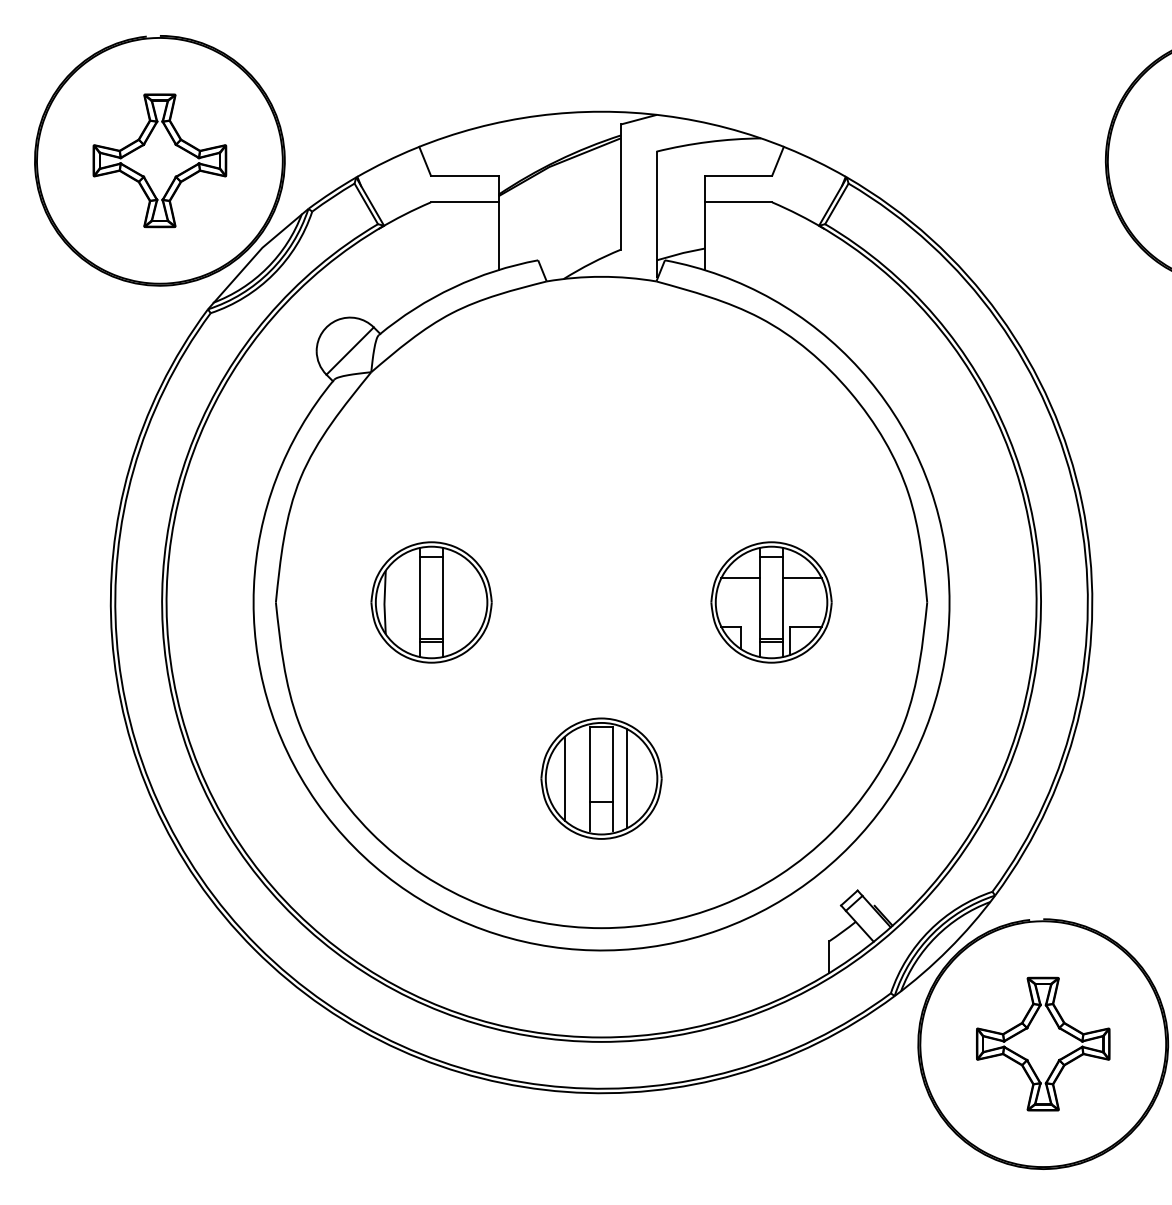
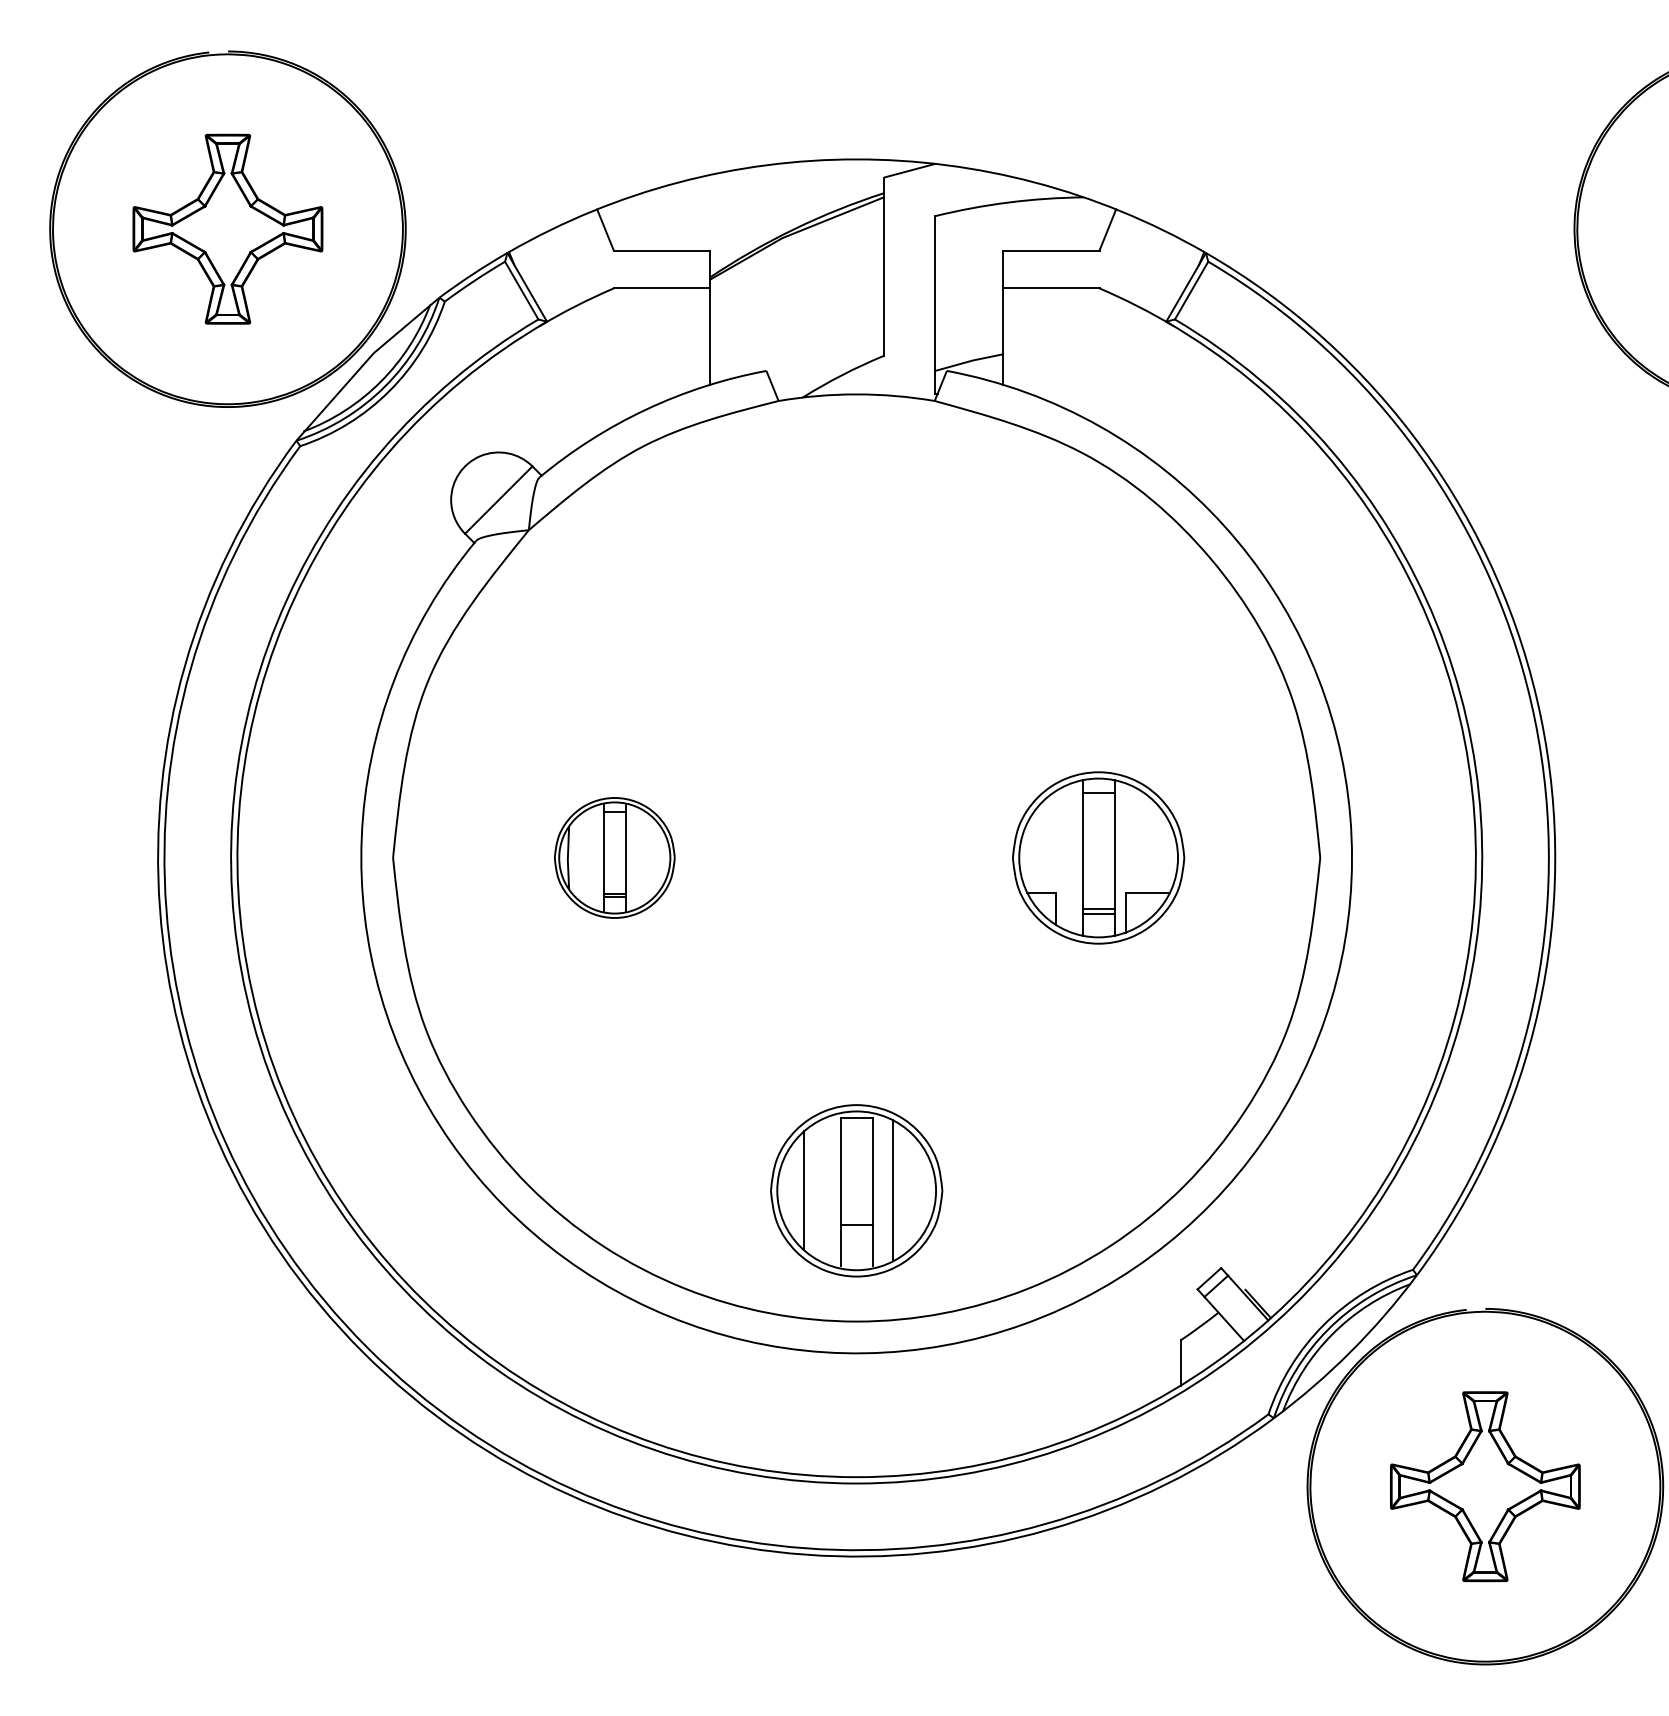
line: (740, 578) -> (1054, 823), removed
line: (801, 578) -> (1141, 823), removed
part: (431, 602) -> (614, 857), size x0.7
part: (601, 778) -> (856, 1190), moved

